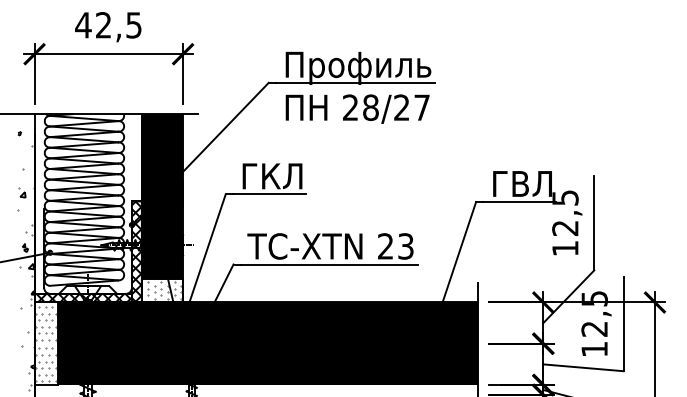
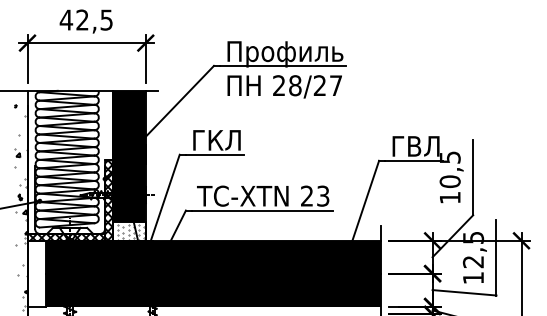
text: (564, 228) -> (449, 181), 12,5 -> 10,5
hatch: (45, 323) -> (36, 257), removed
hatch: (45, 364) -> (36, 290), removed

